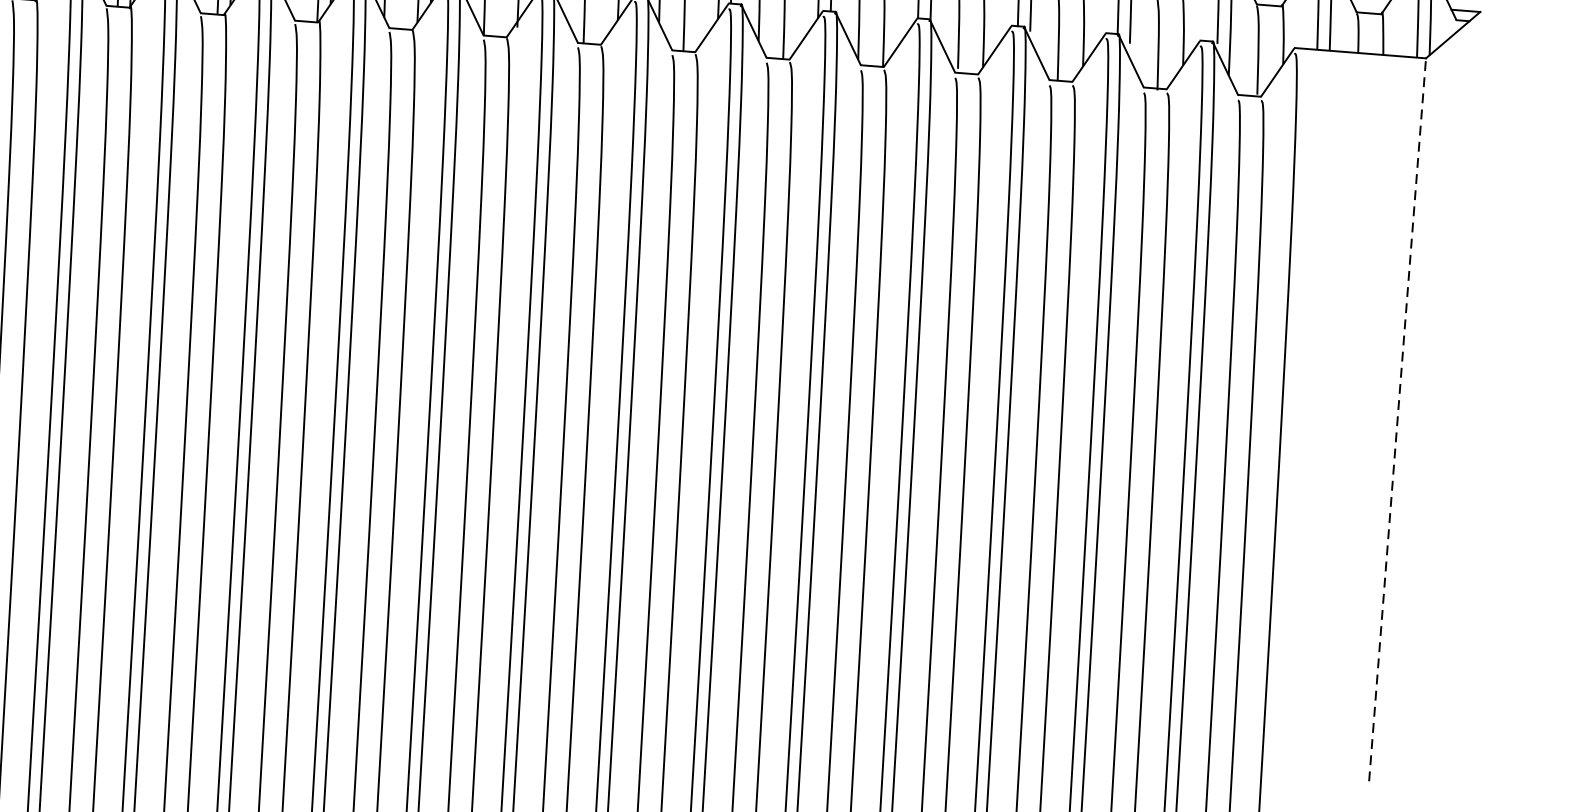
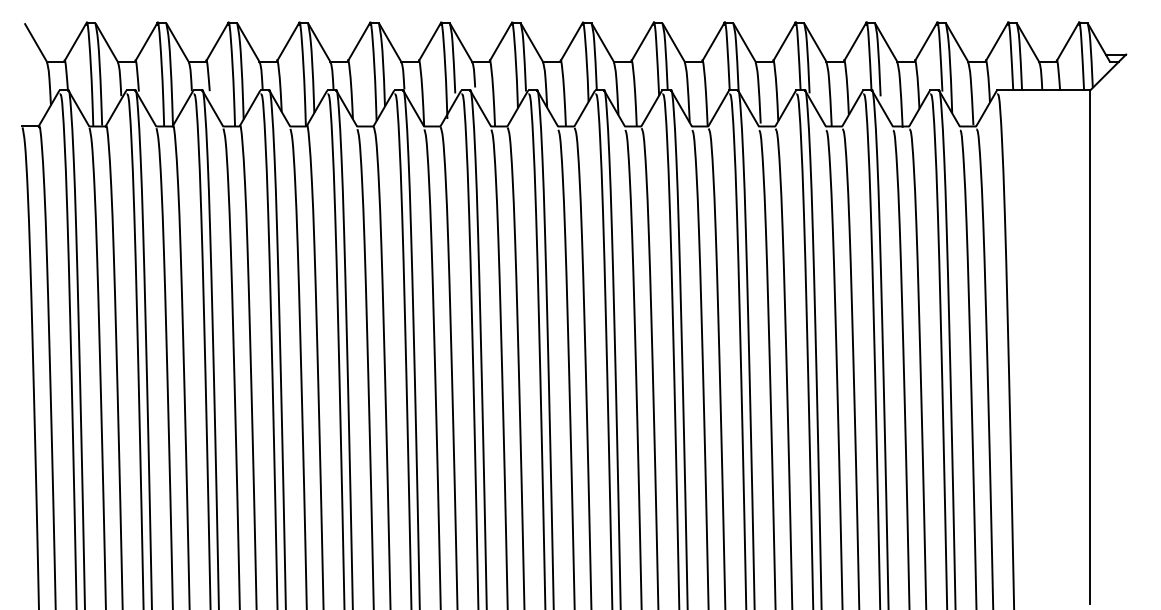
line: (1397, 419) -> (1090, 346), dashed -> solid

